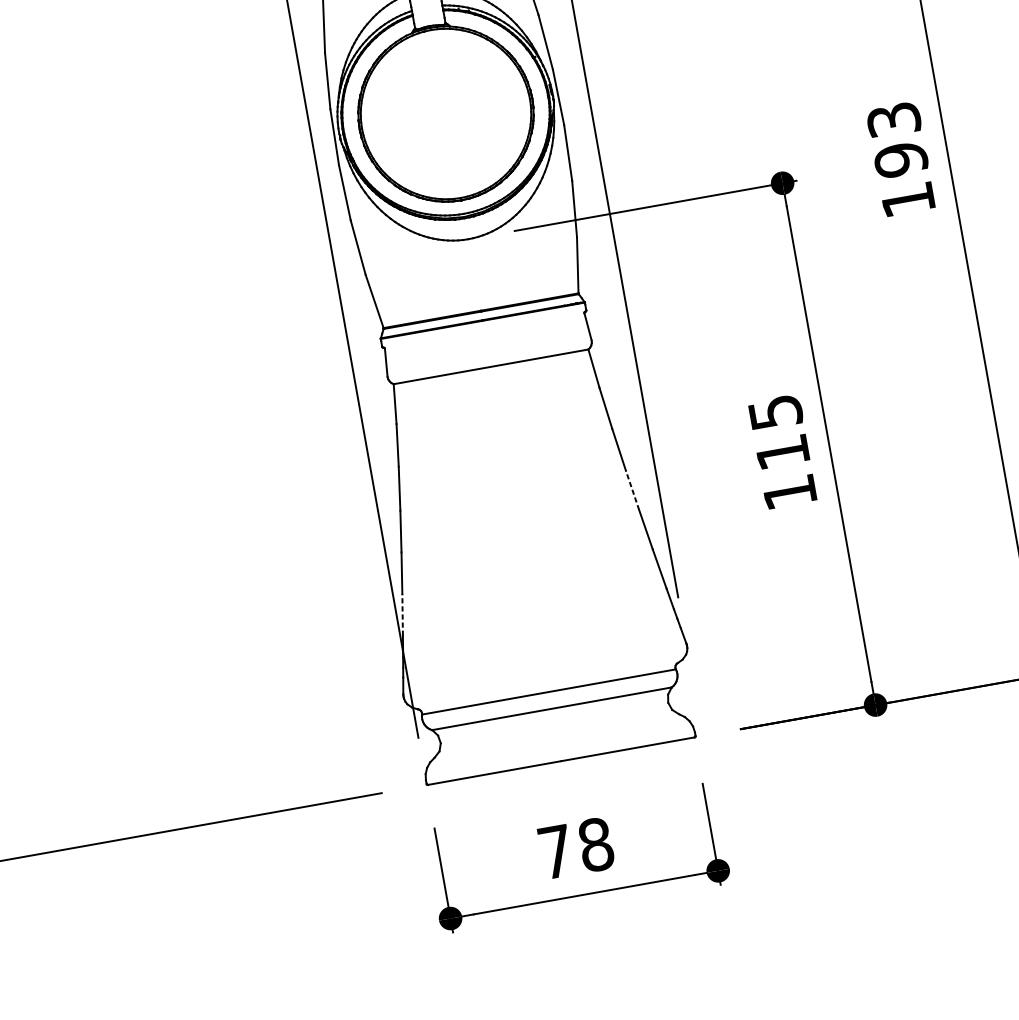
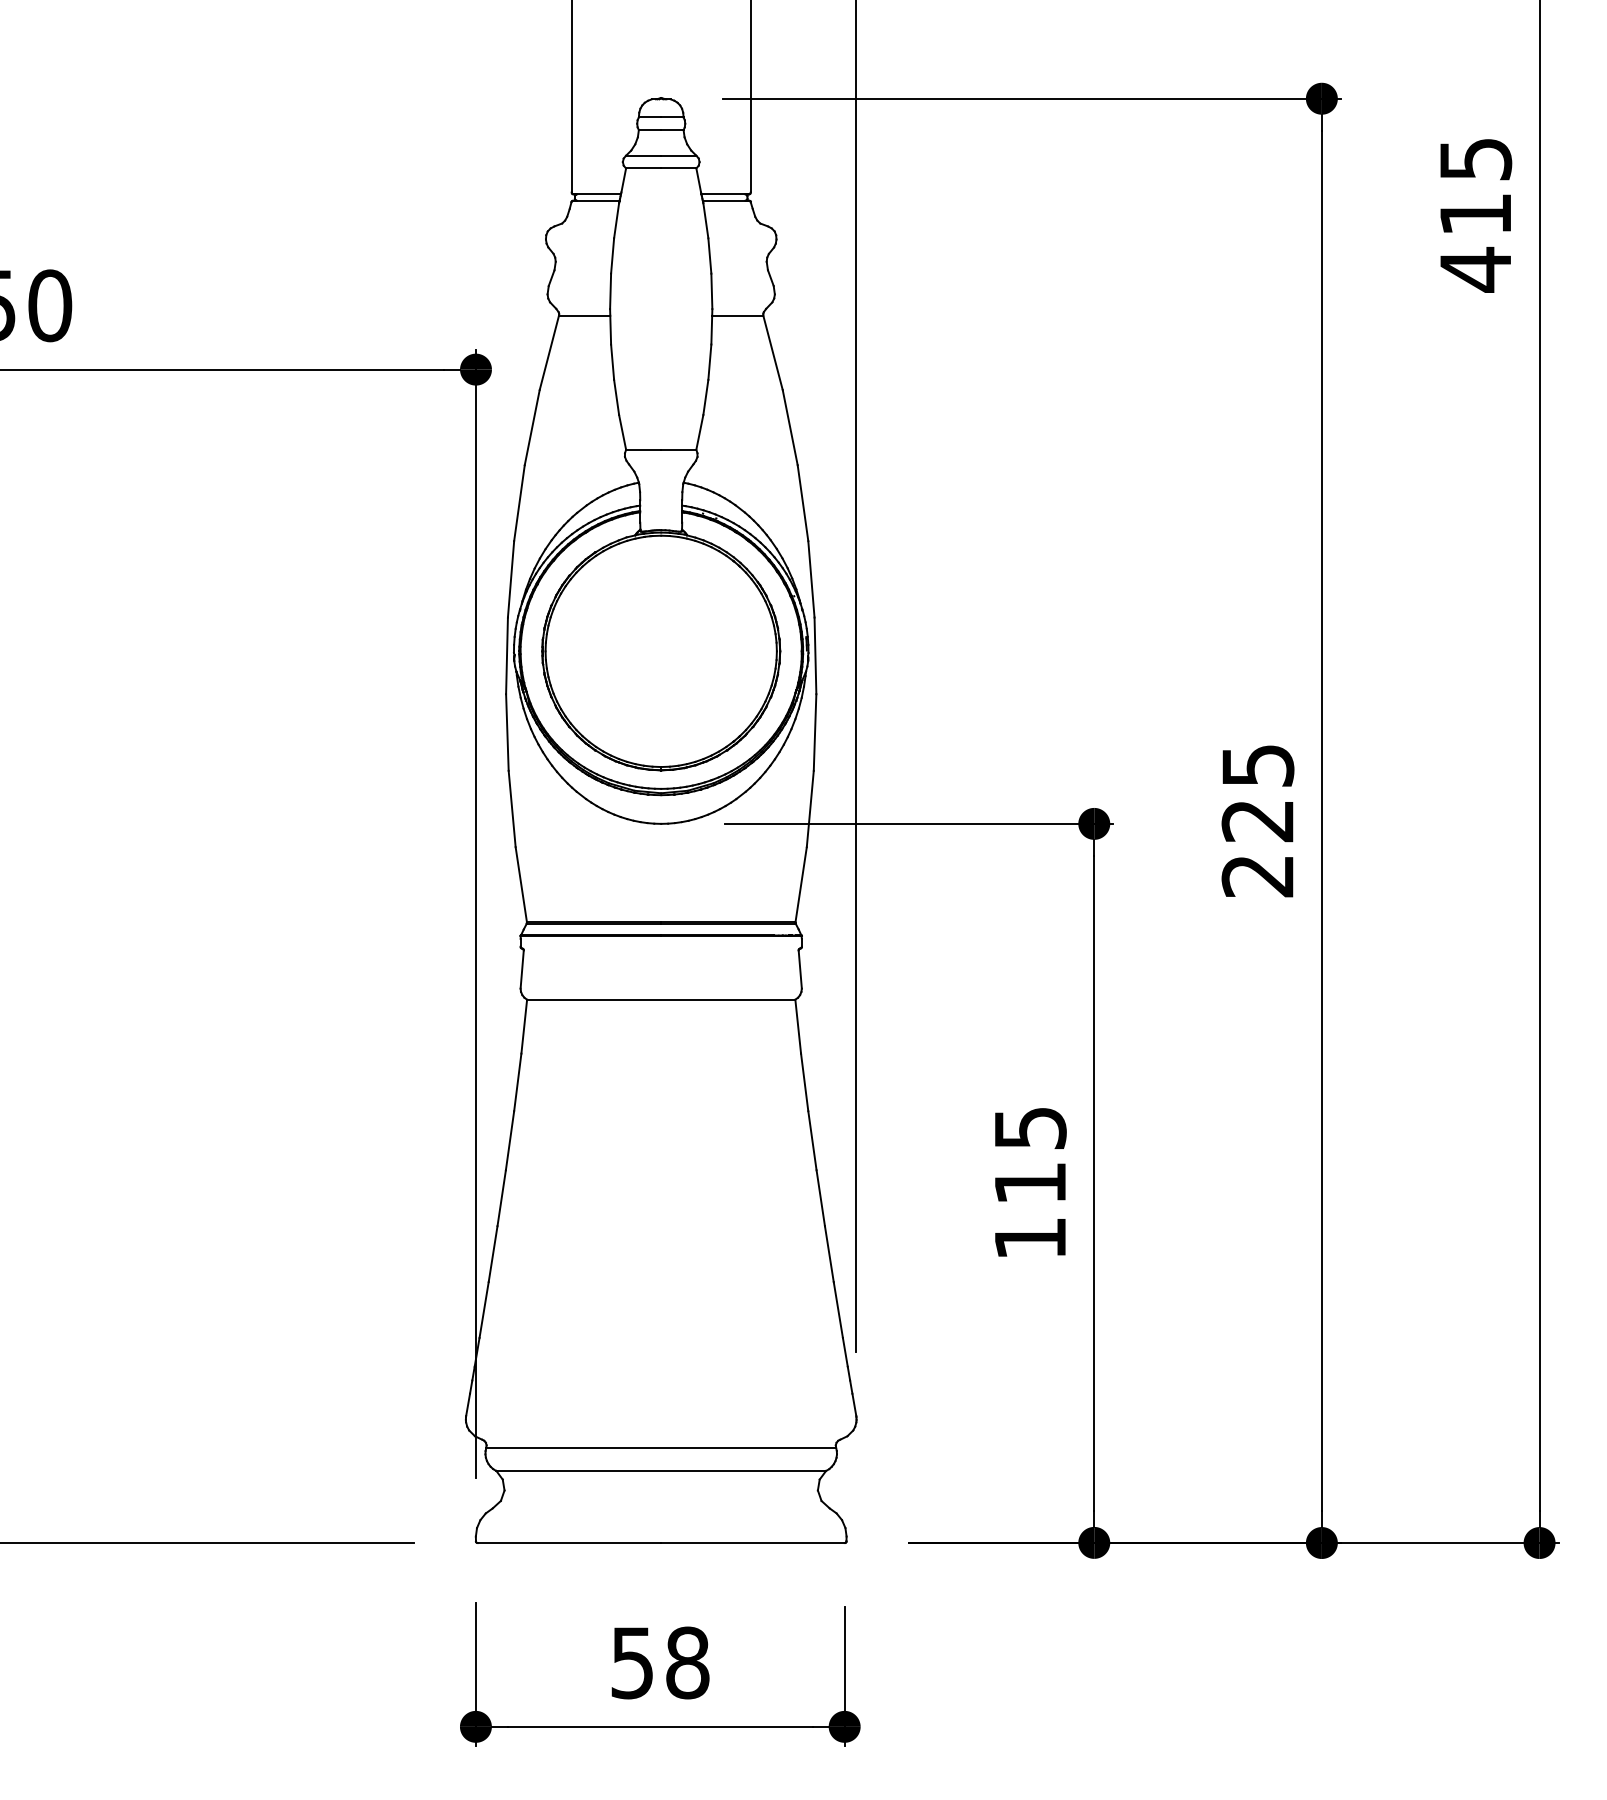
text: (900, 160) -> (1257, 821), 193 -> 225
line: (632, 489) -> (820, 1197), dashed -> solid
line: (402, 614) -> (484, 1309), dashed -> solid
text: (555, 852) -> (631, 1663), 78 -> 58

